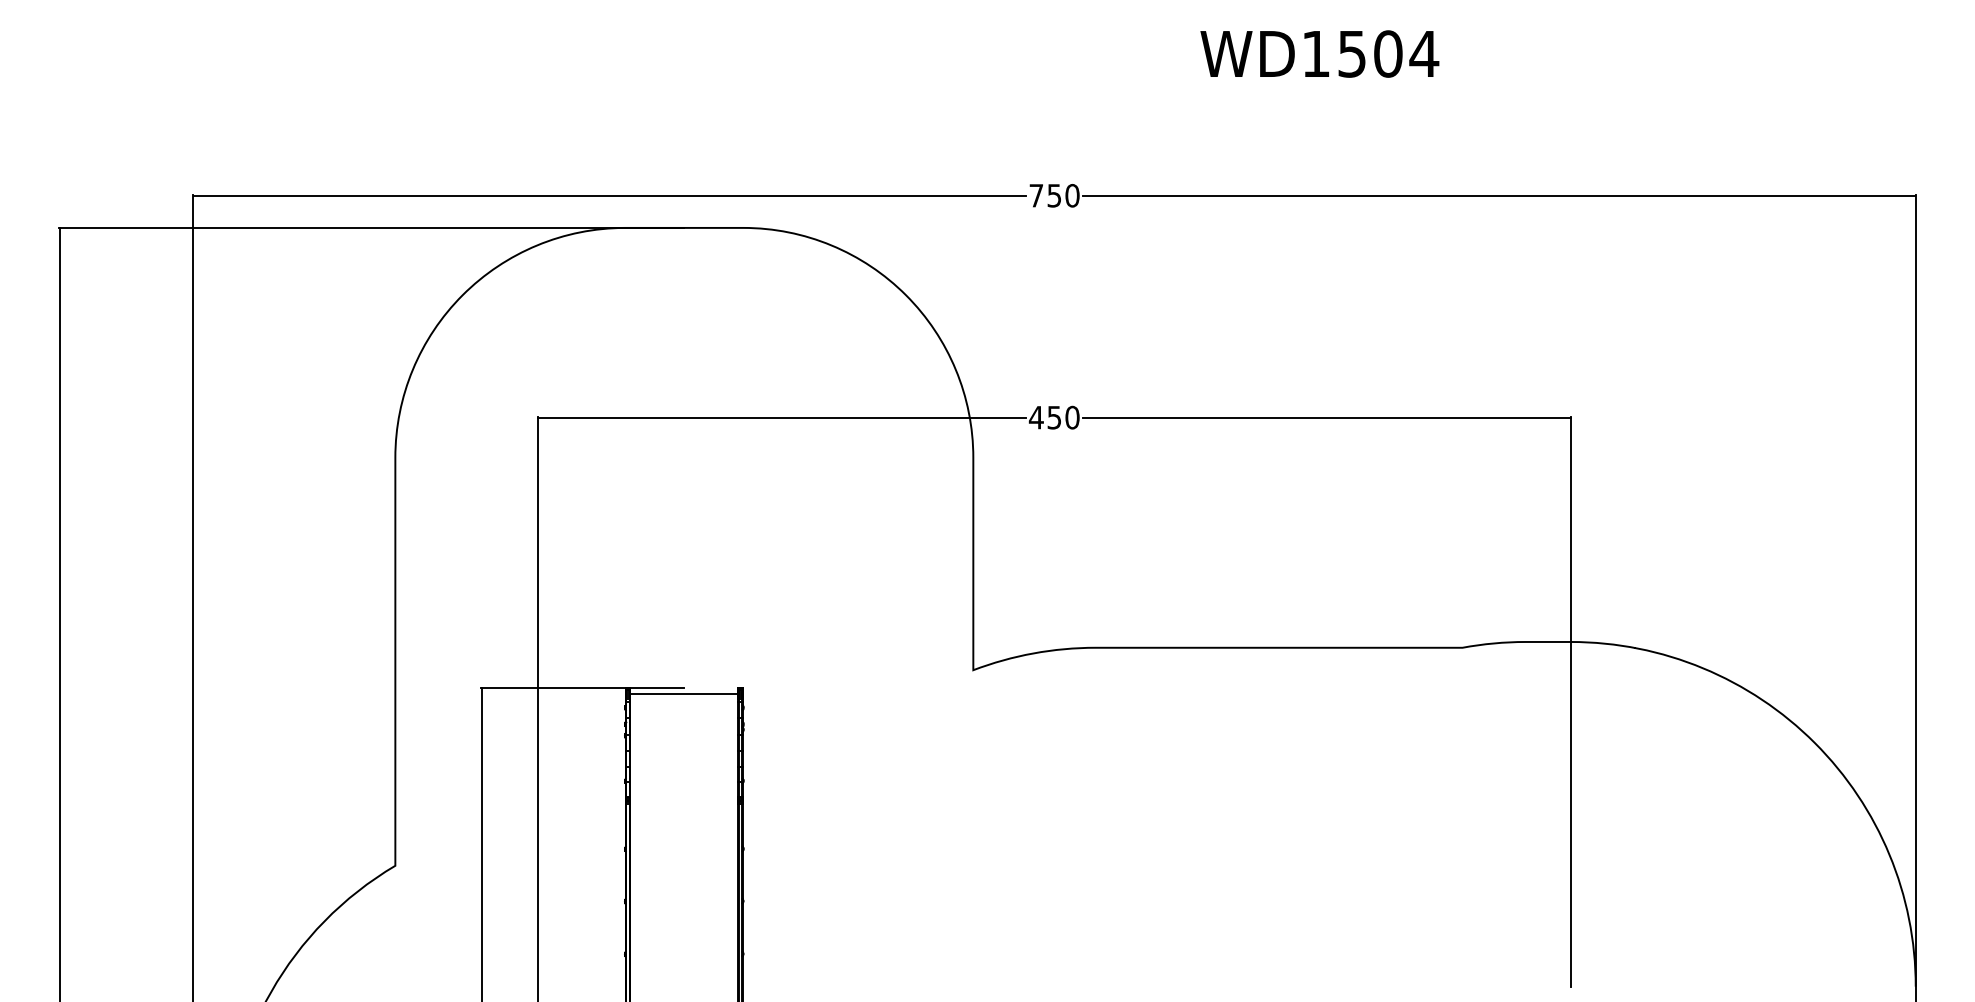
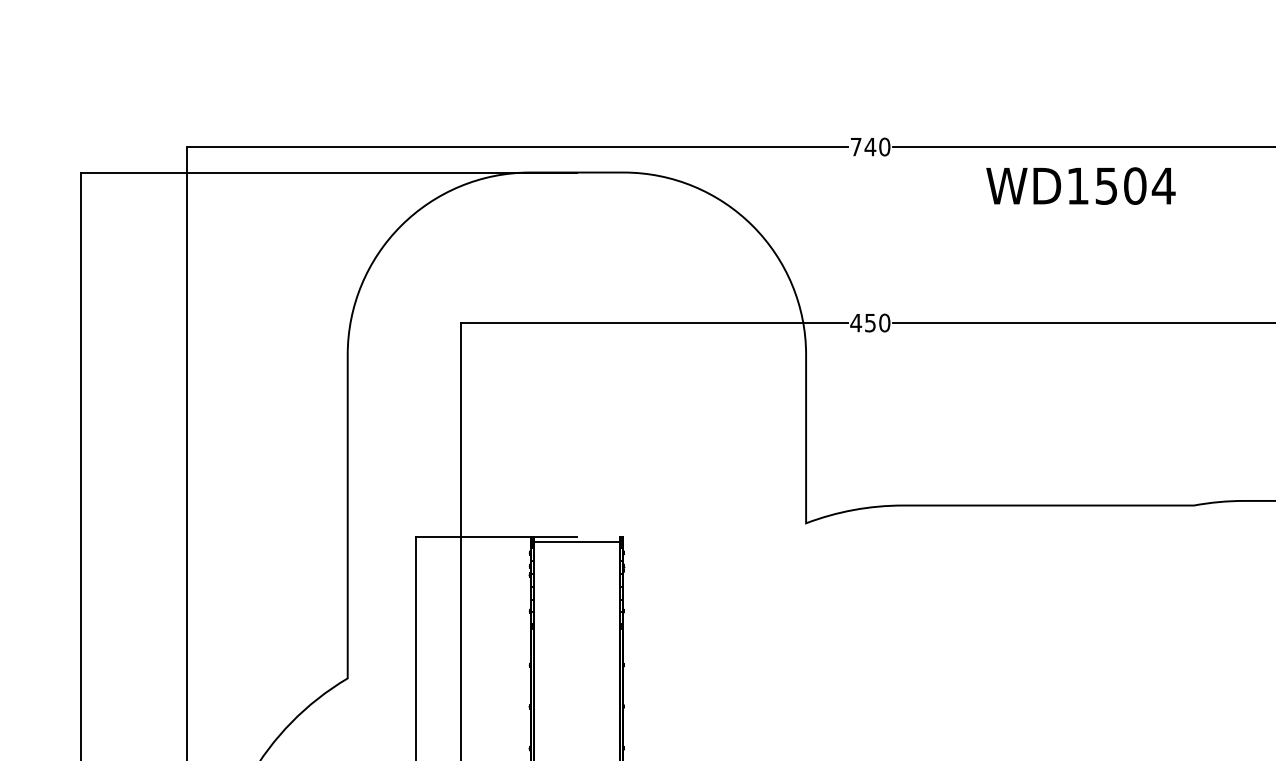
text: (1319, 53) -> (1080, 185), moved
text: (1054, 195) -> (870, 146), 750 -> 740

